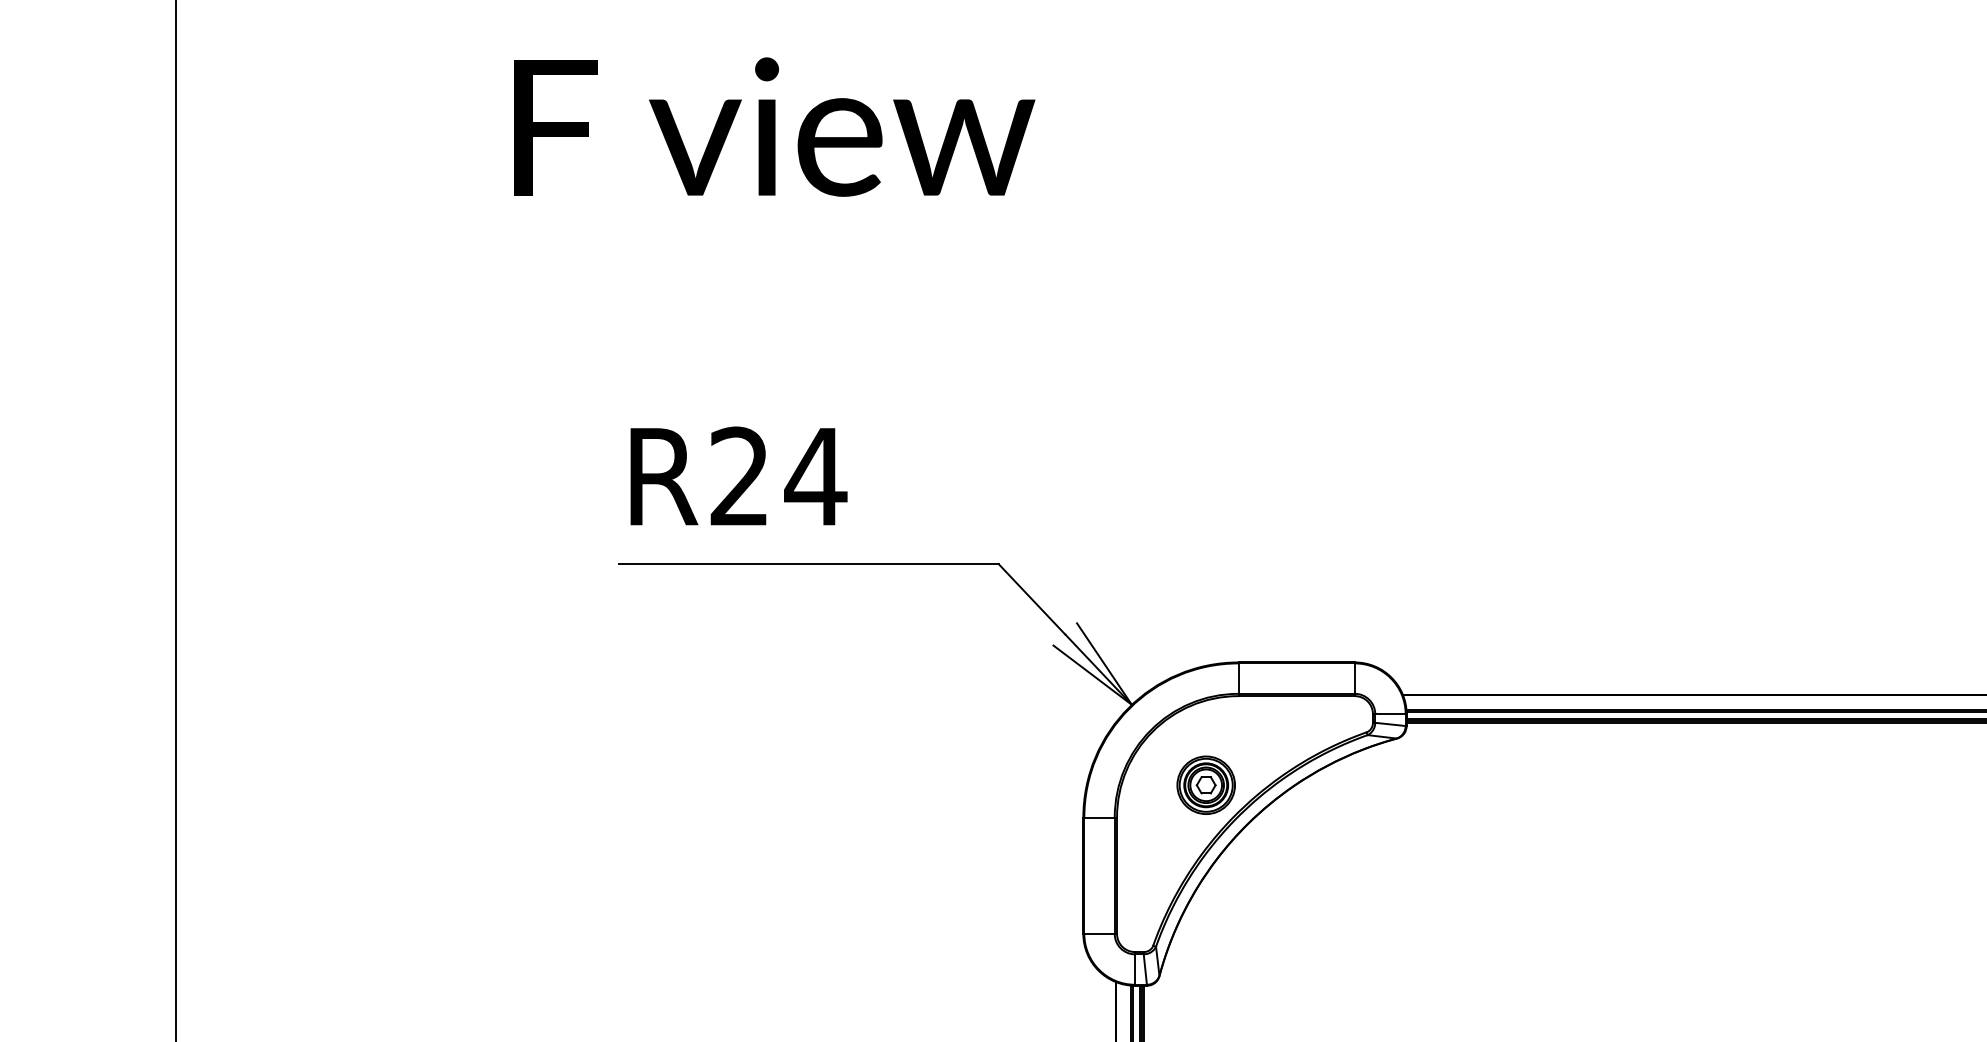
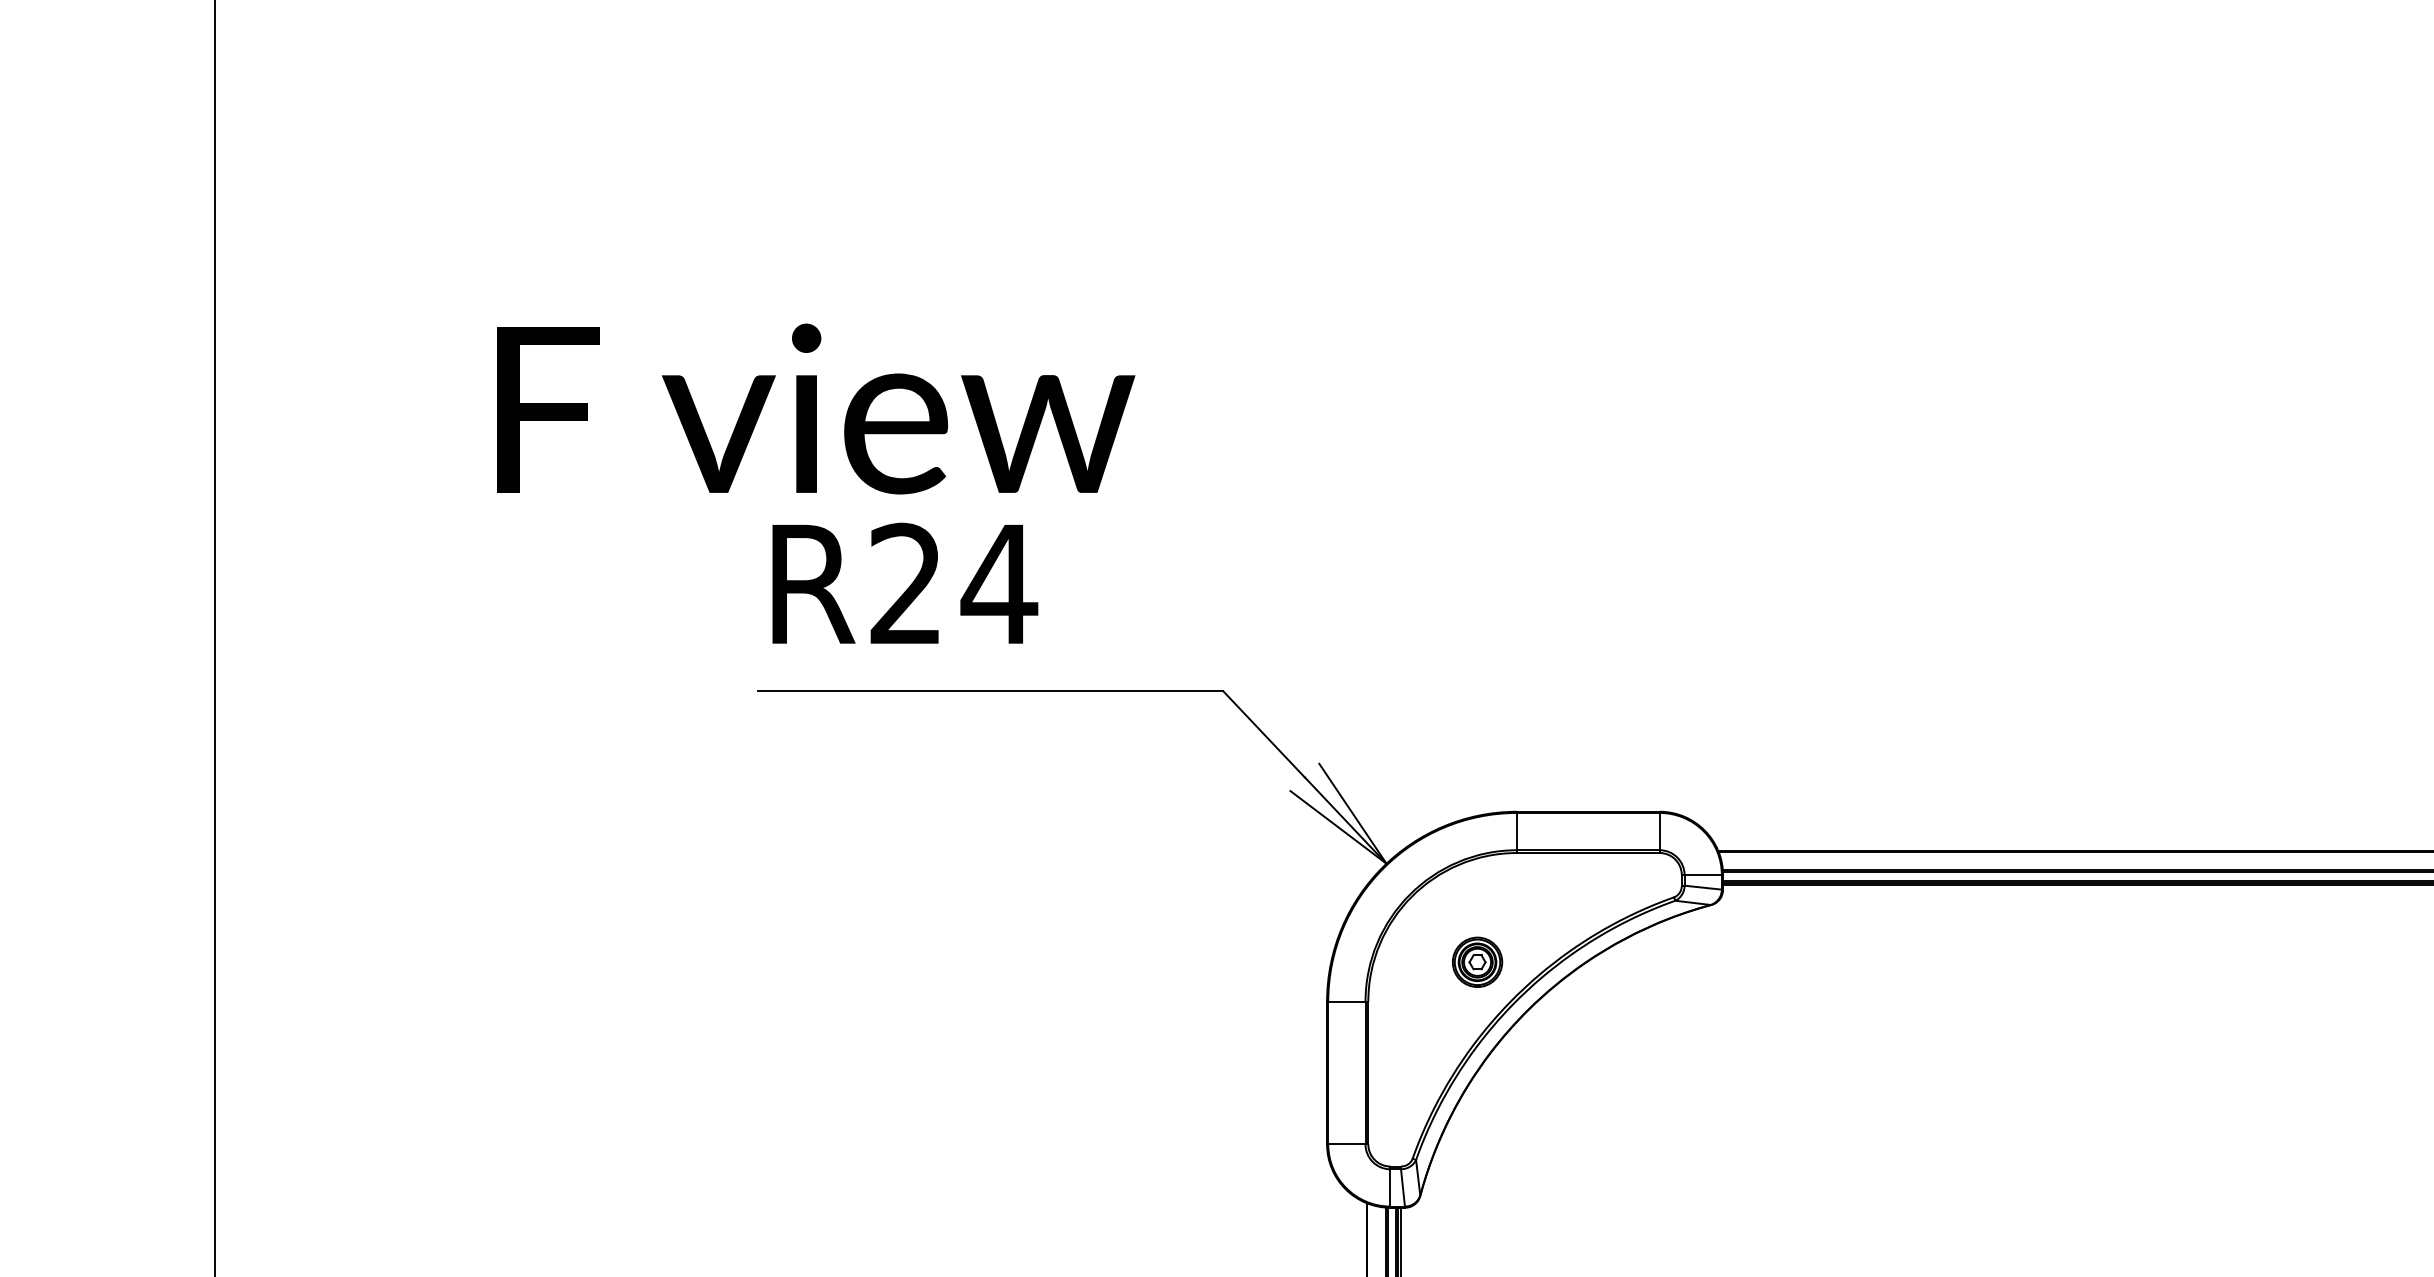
text: (775, 126) -> (816, 408), moved
part: (1206, 785) -> (1477, 962), size x0.7

